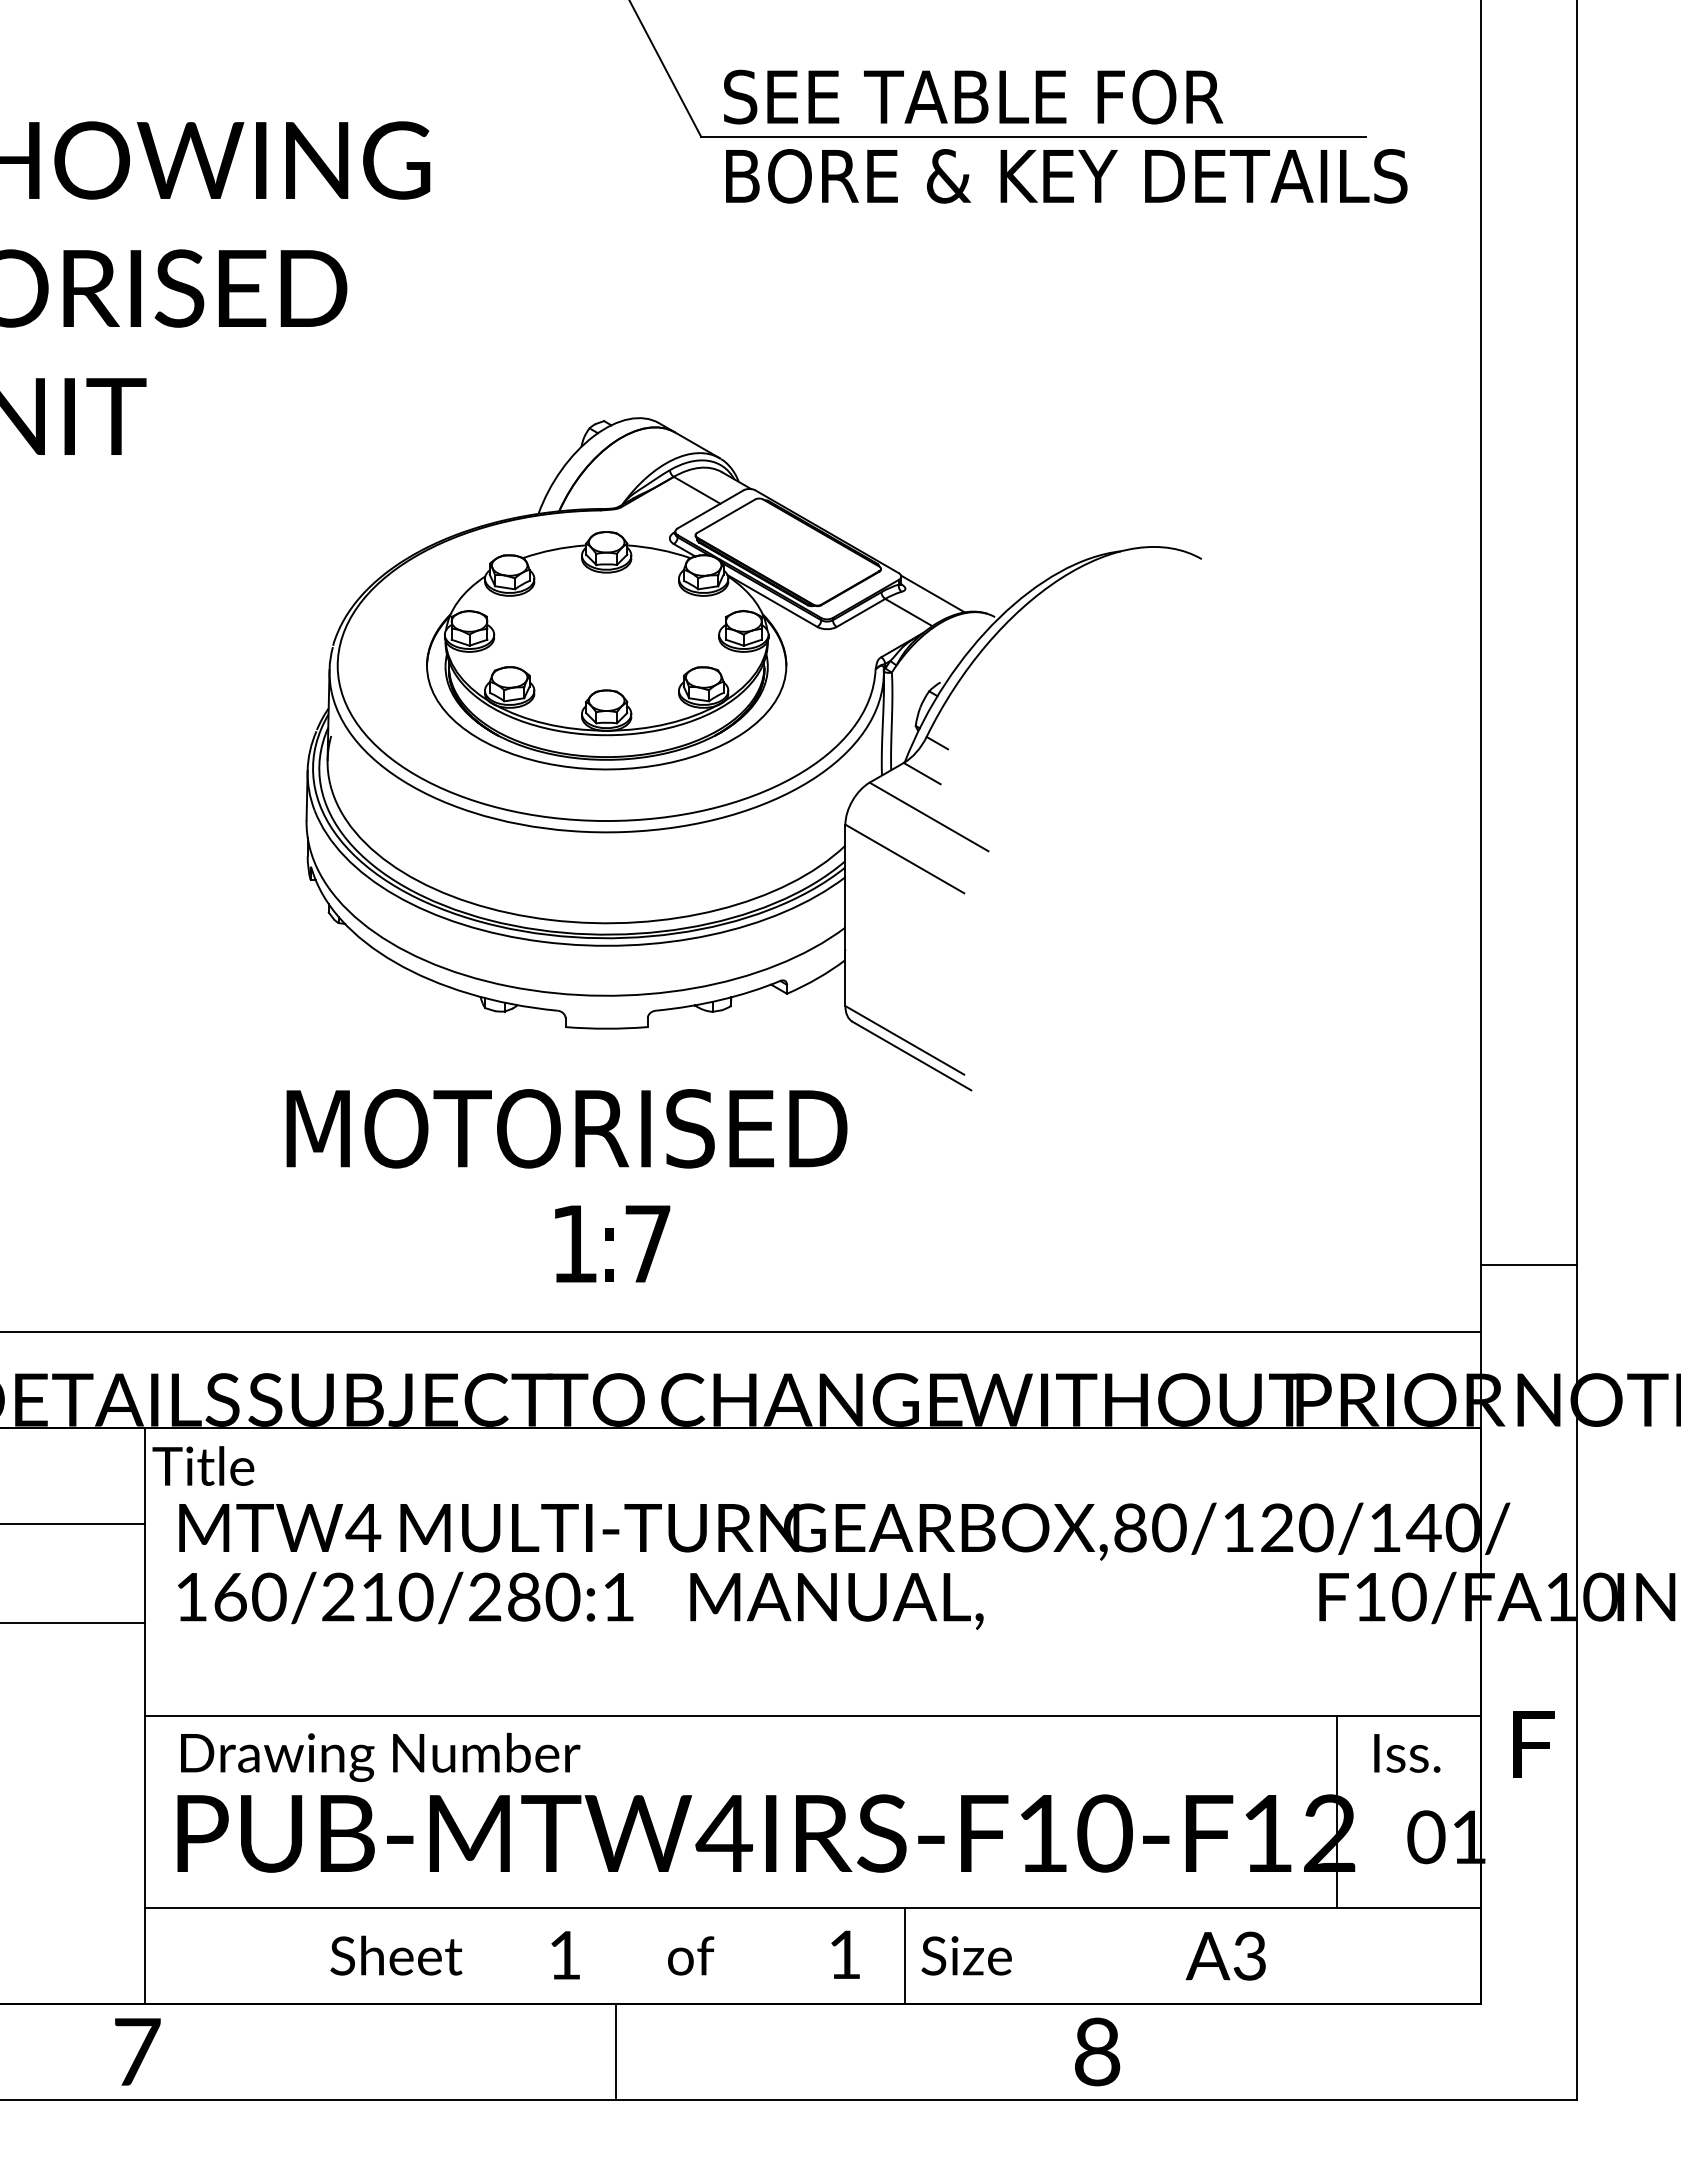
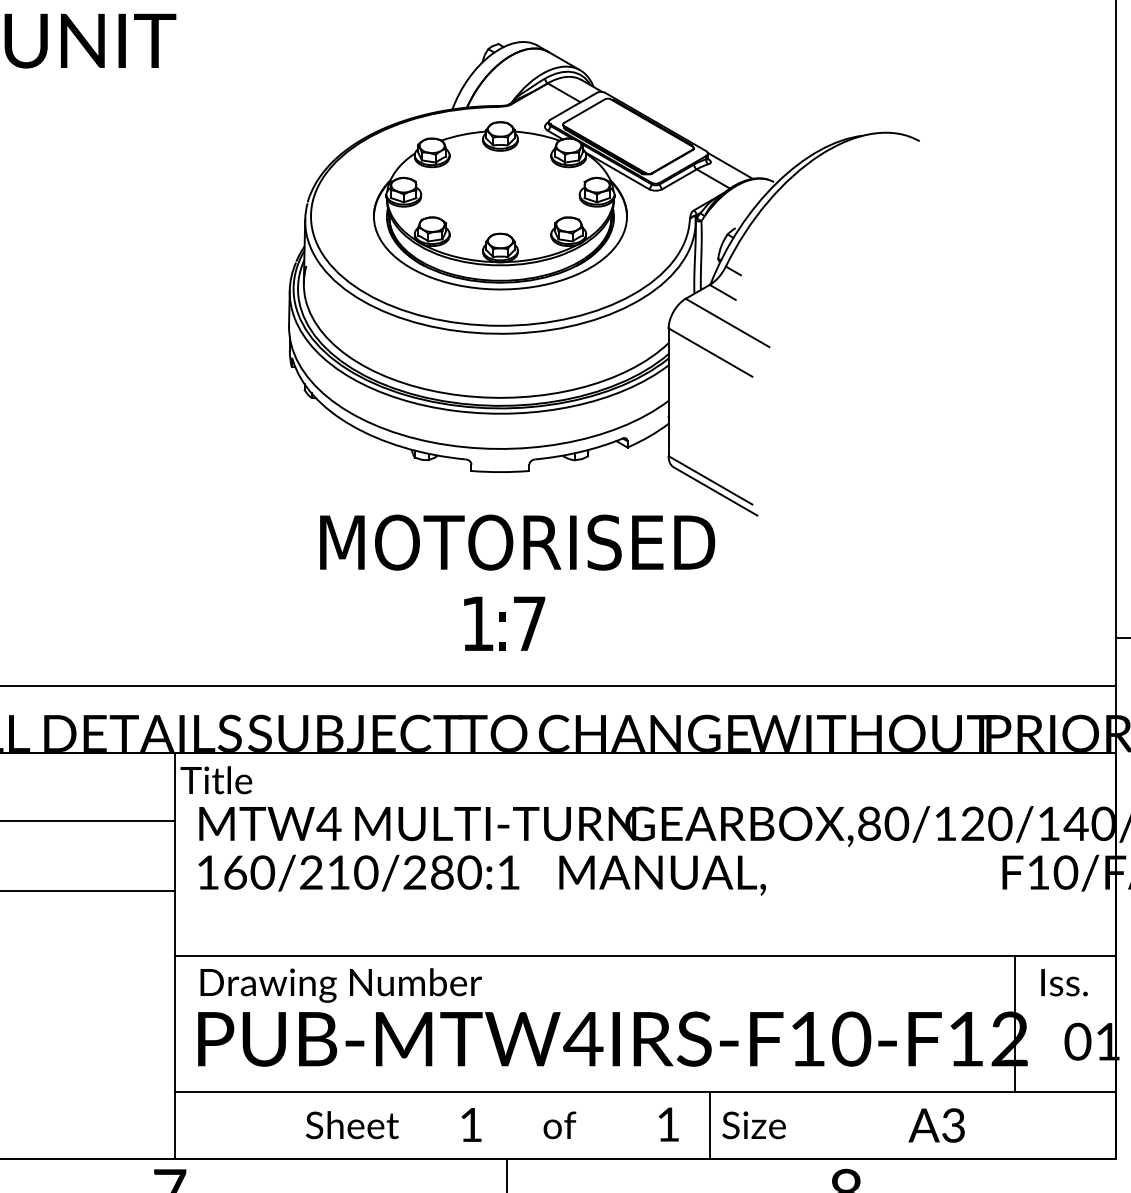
text: (566, 1128) -> (517, 542), moved

